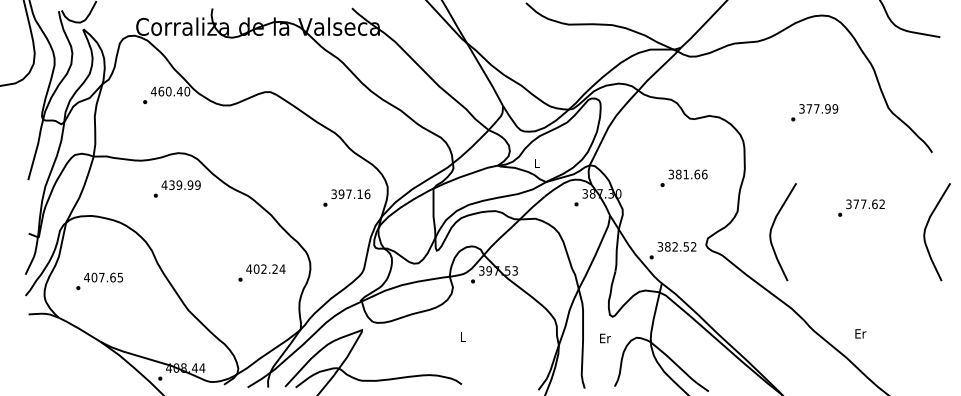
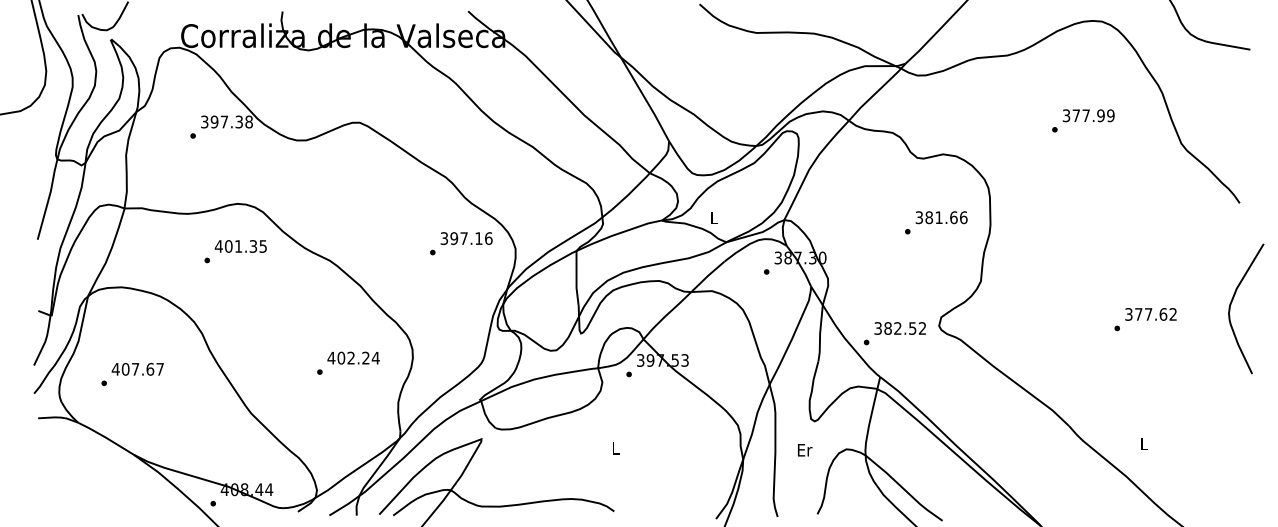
text: (170, 91) -> (226, 121), 460.40 -> 397.38
text: (814, 112) -> (1083, 120), moved
text: (683, 177) -> (935, 221), moved
text: (184, 184) -> (245, 245), 439.99 -> 401.35
text: (346, 197) -> (460, 242), moved
text: (861, 207) -> (1145, 318), moved
curve: (772, 228) -> (1027, 304), removed
text: (120, 277) -> (160, 369), 407.65 -> 407.67
text: (860, 333) -> (1144, 443), Er -> L

